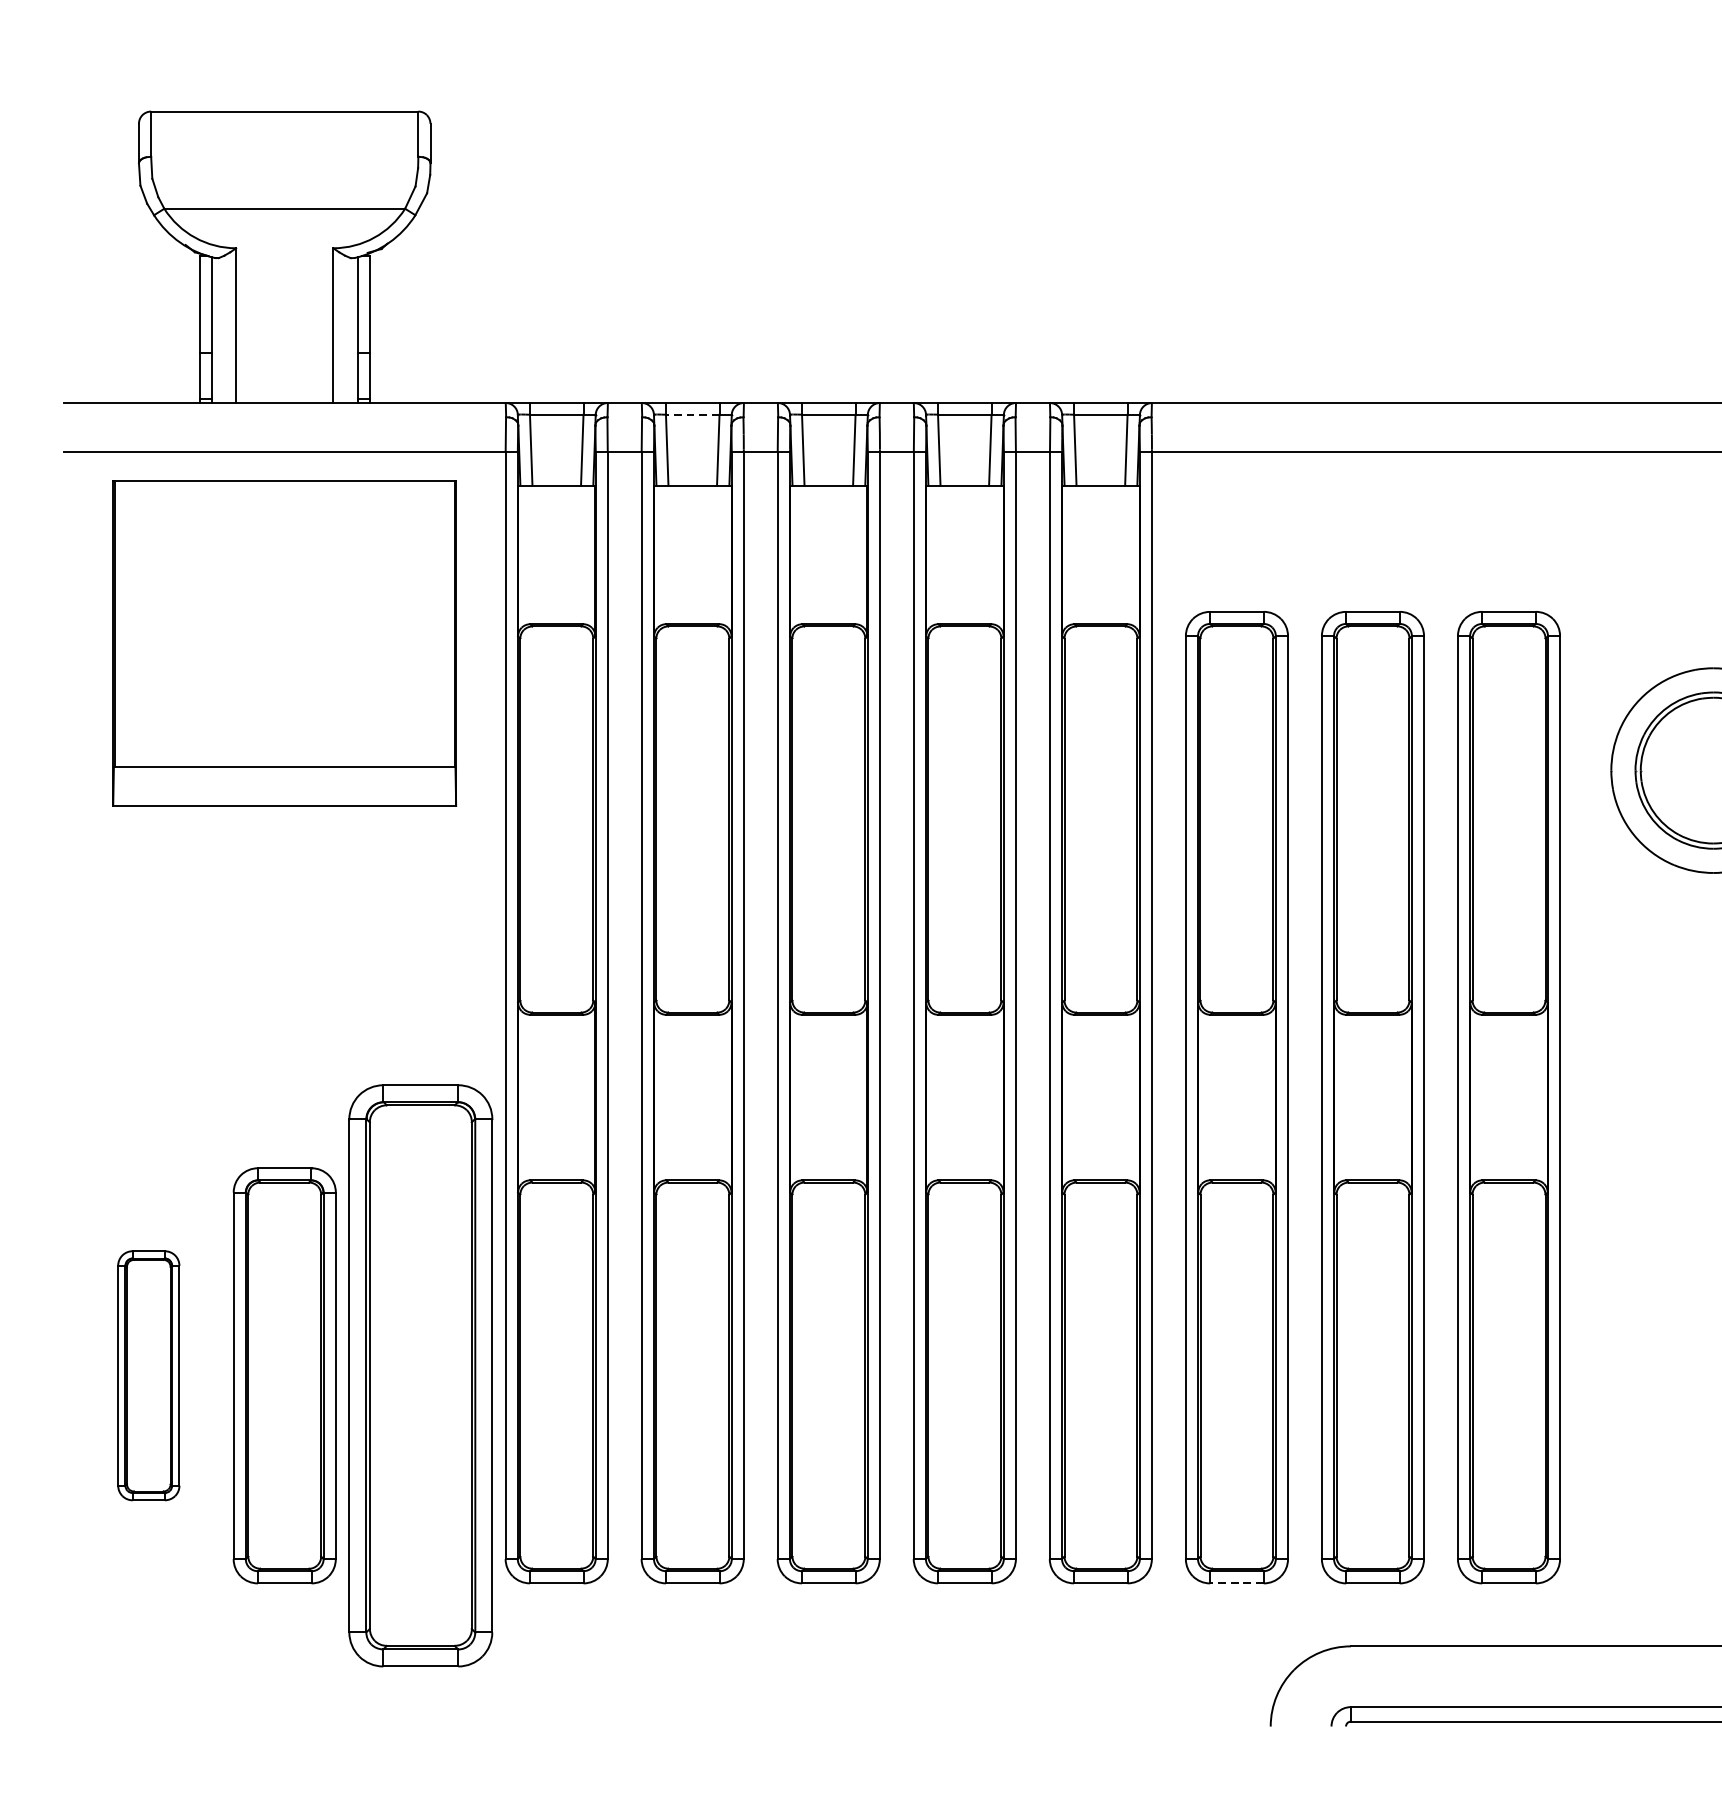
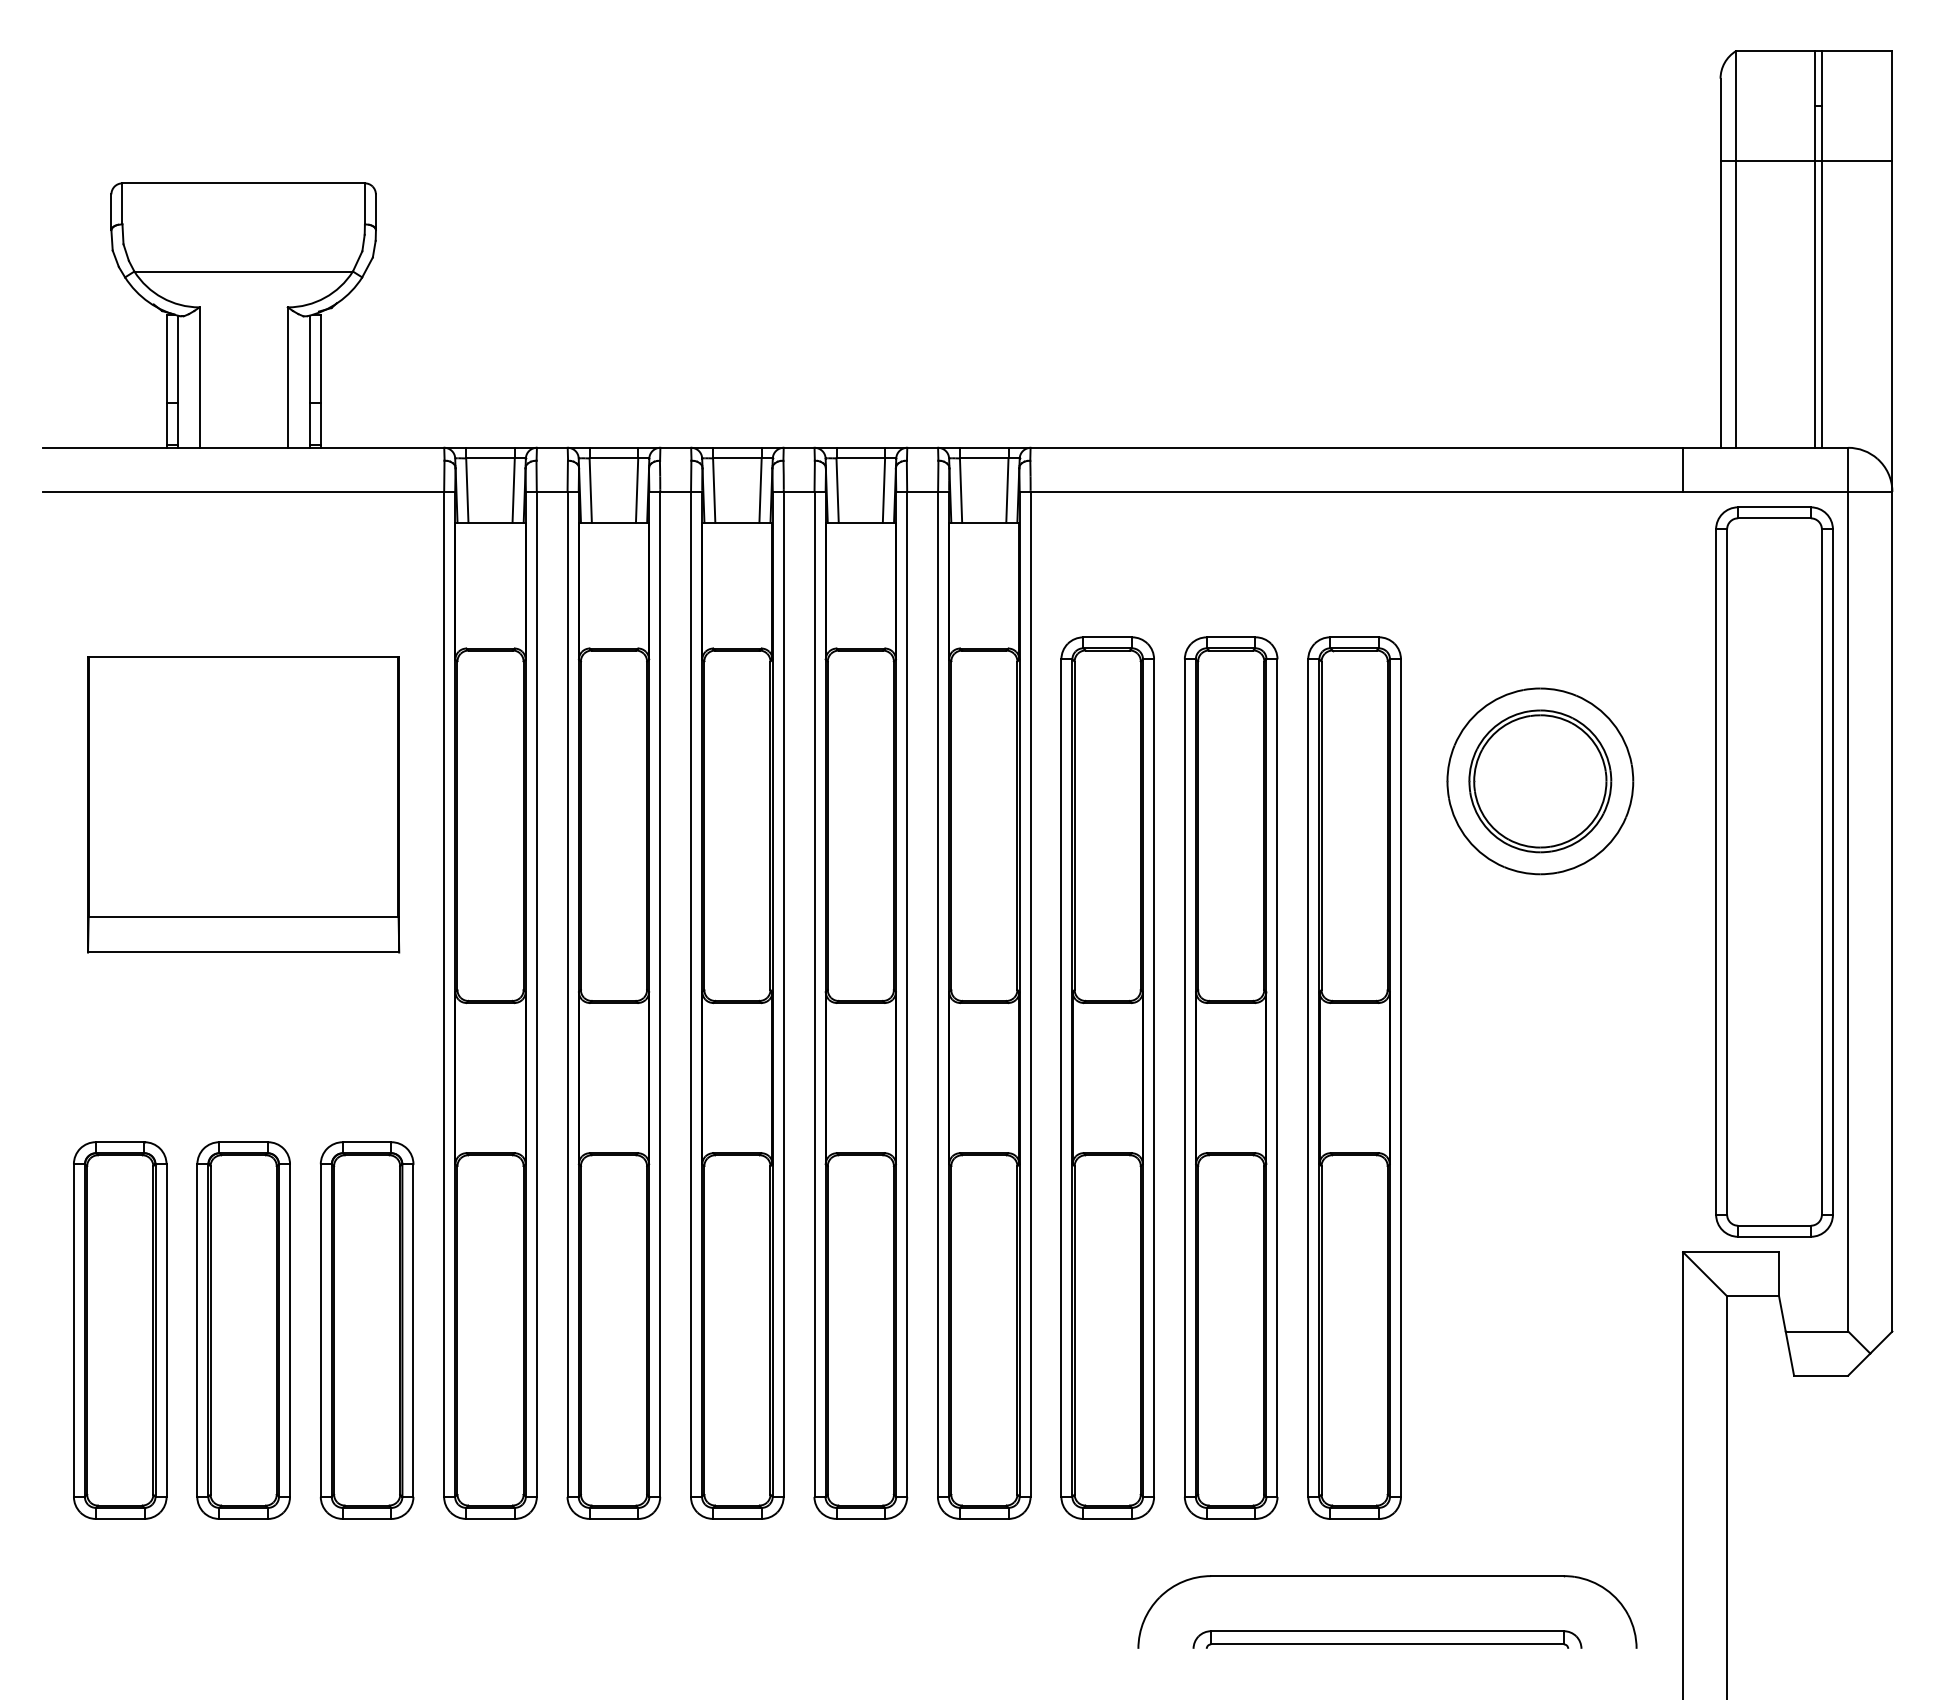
line: (692, 414) -> (613, 458), dashed -> solid
part: (284, 642) -> (243, 804), moved
part: (148, 1375) -> (120, 1330), size x1.67
part: (420, 1375) -> (366, 1330), size x0.71
line: (1236, 1582) -> (1107, 1518), dashed -> solid

